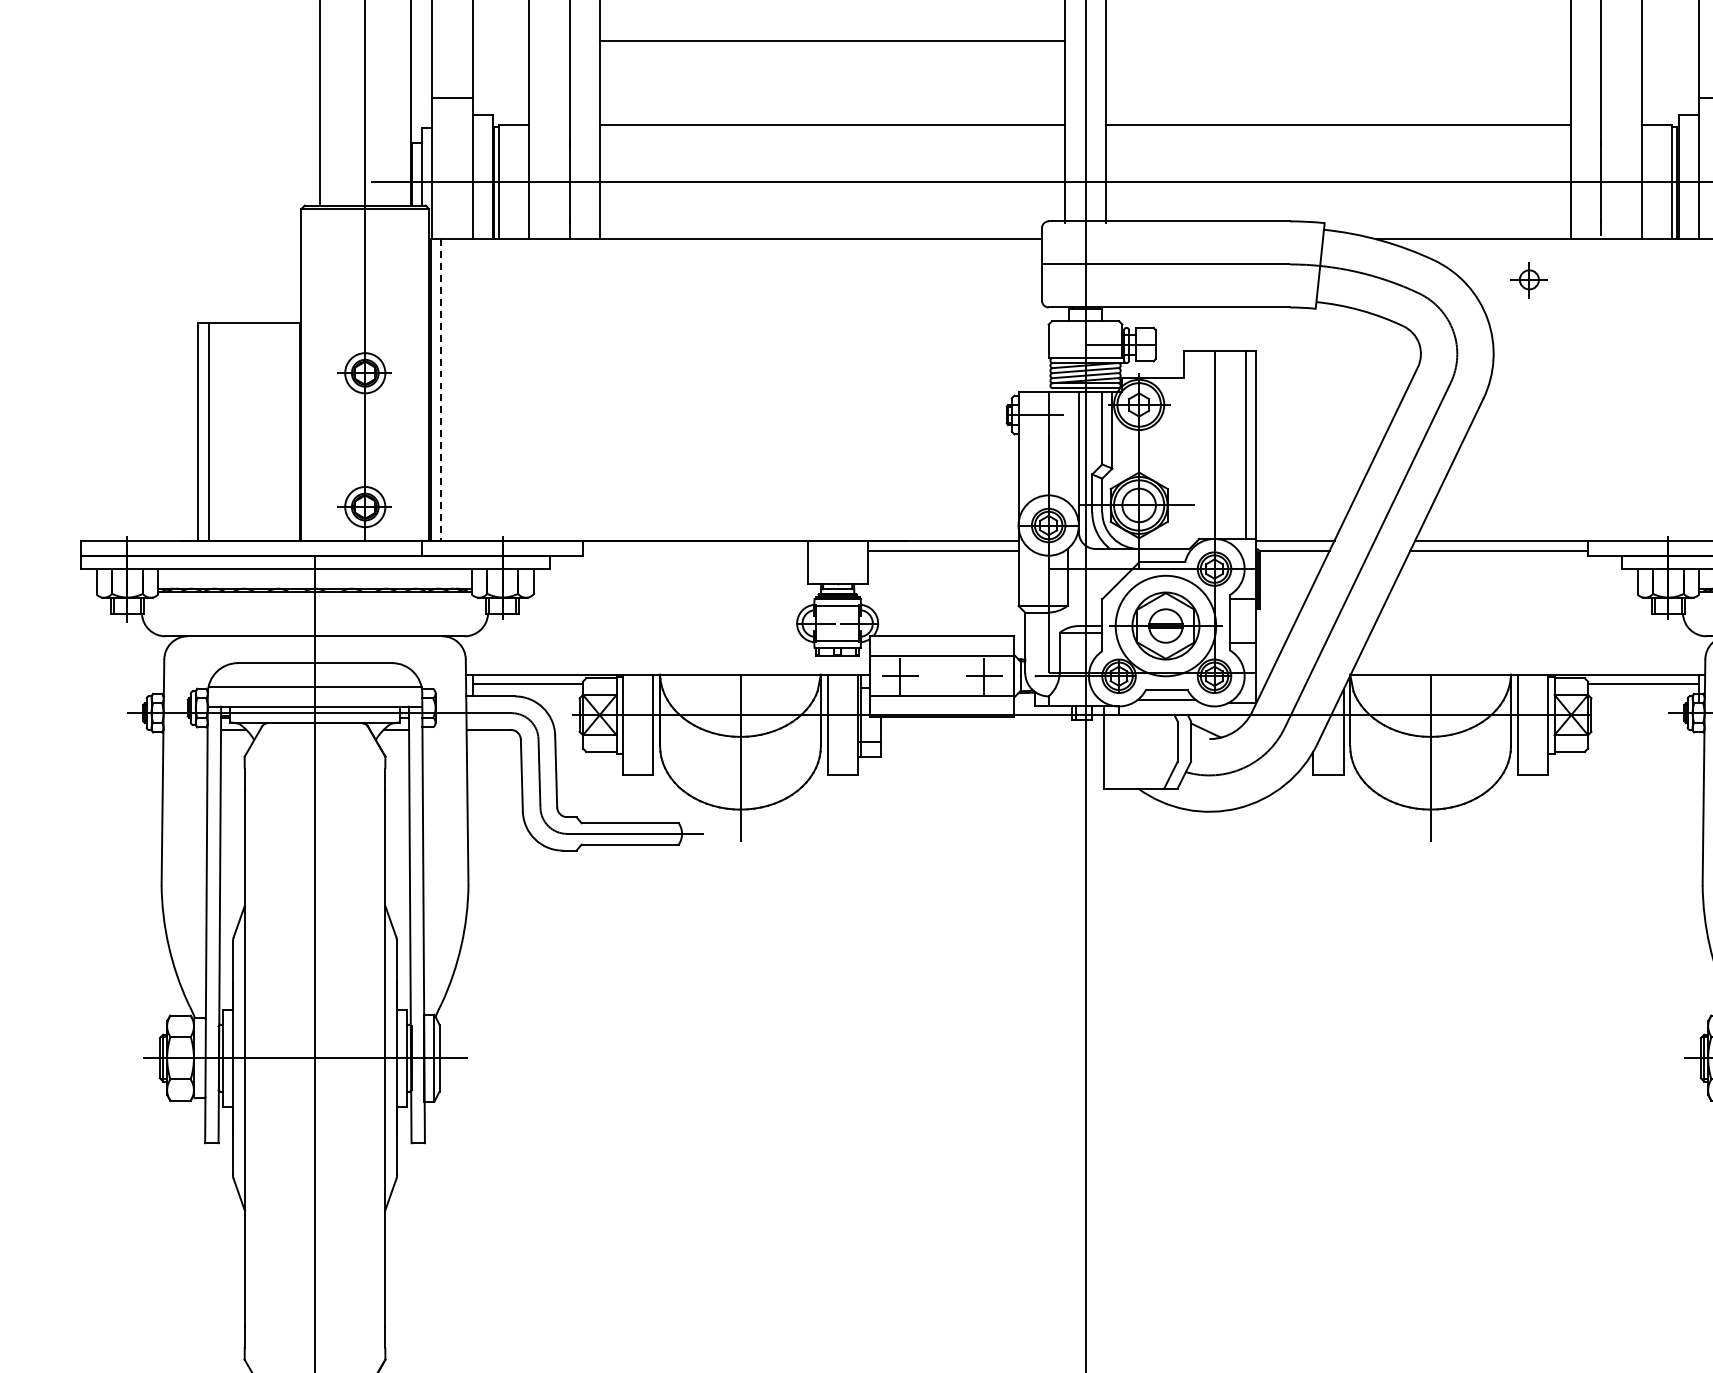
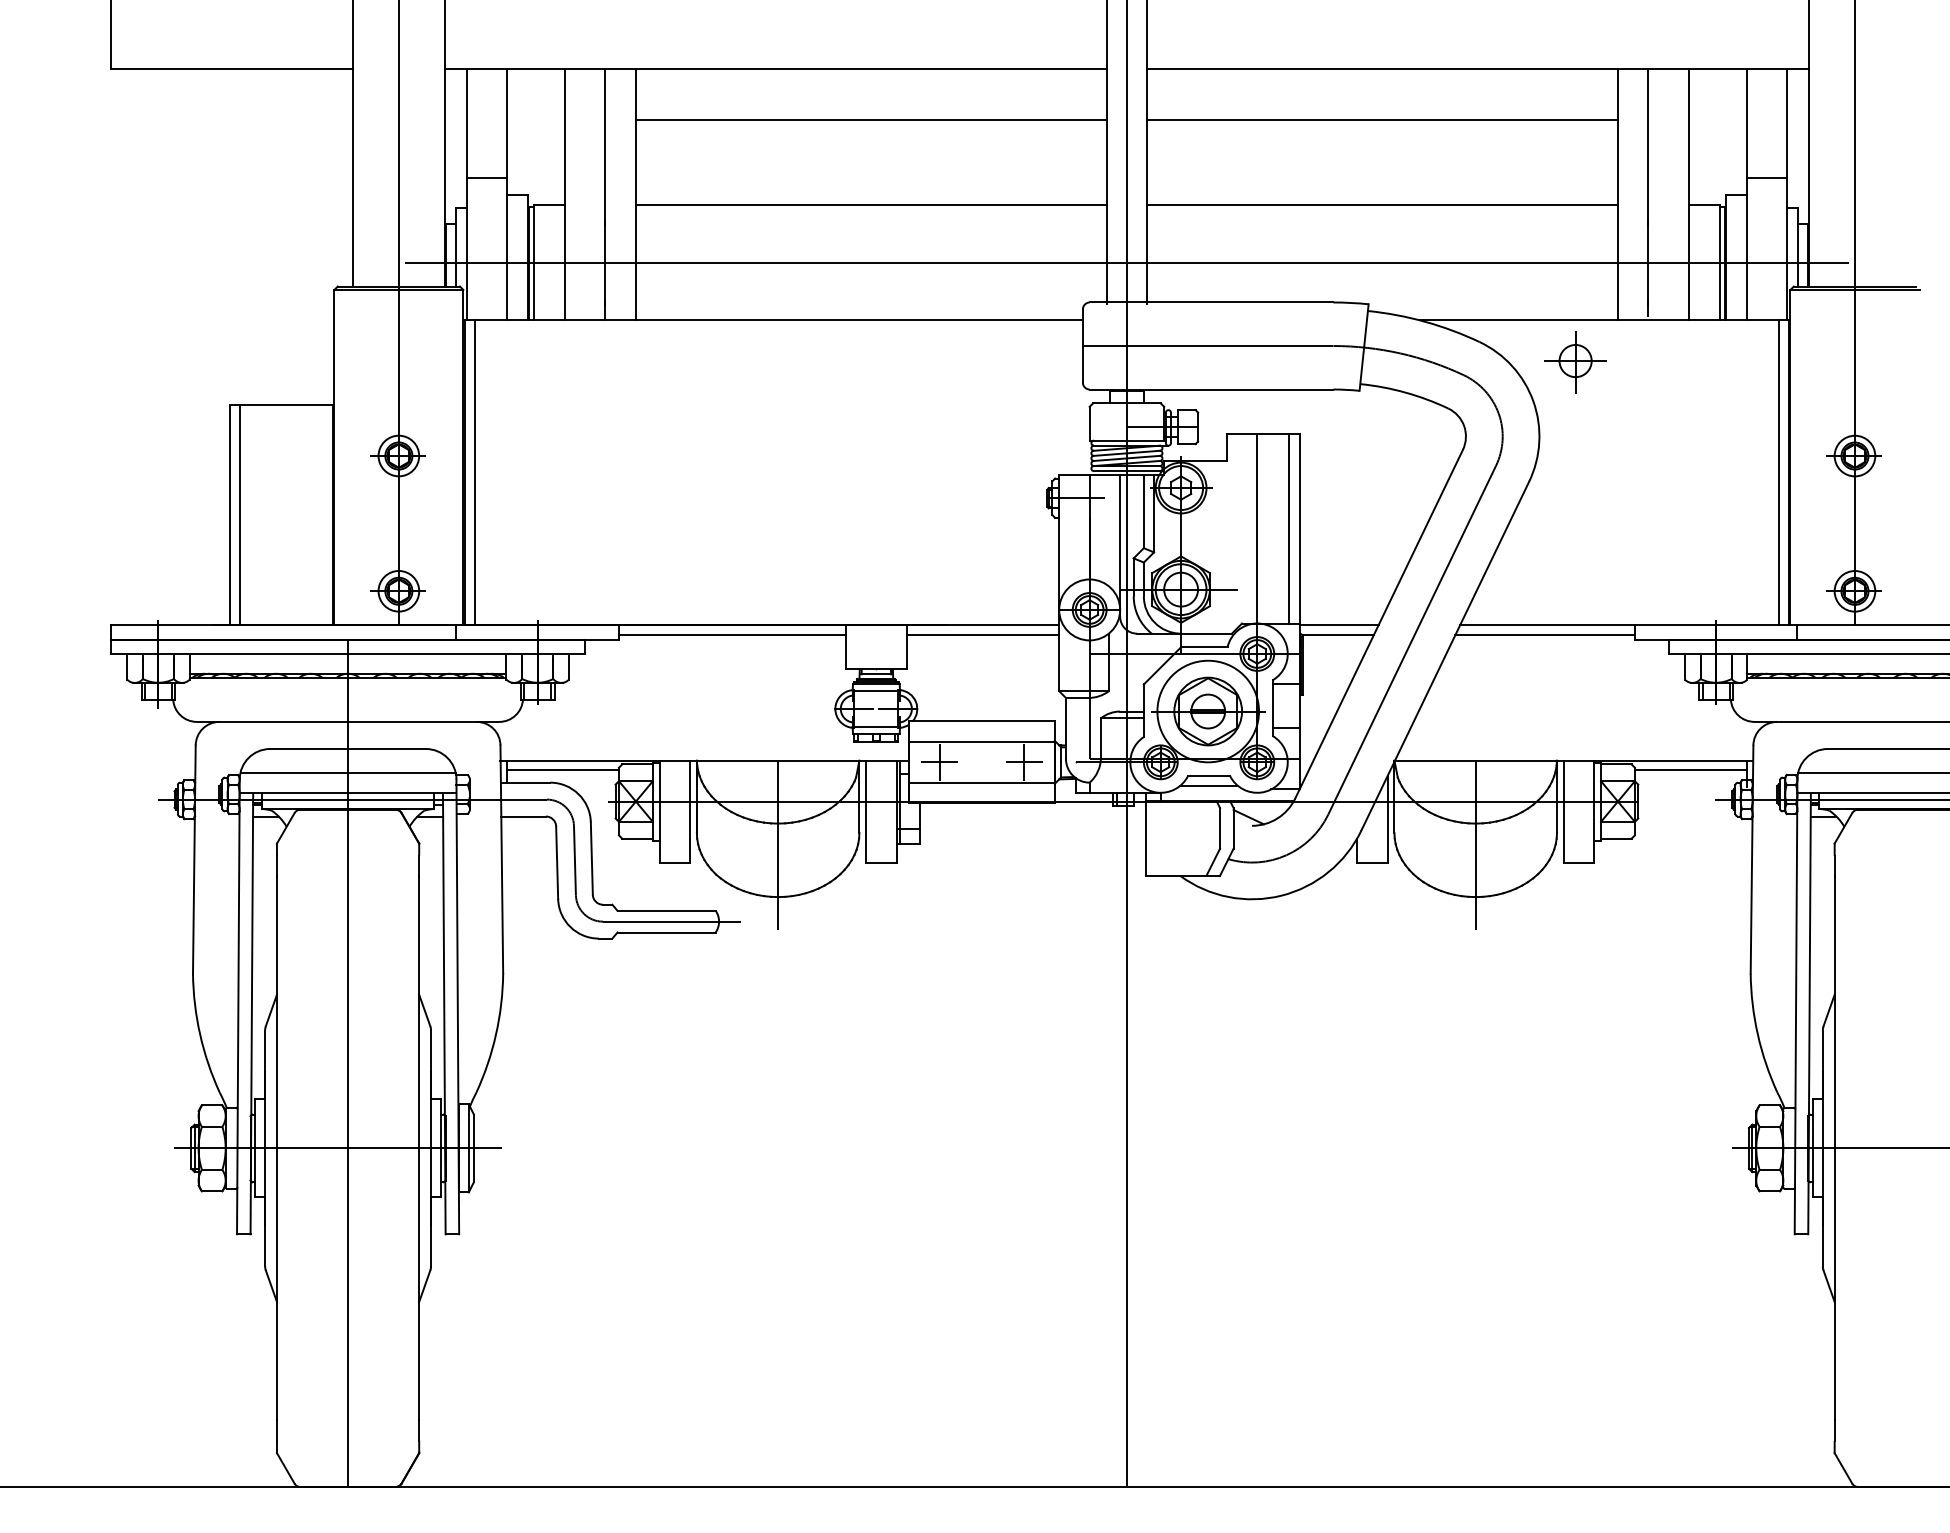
line: (1338, 41) -> (1382, 120), added
part: (1529, 280) -> (1575, 362), size x1.67
line: (441, 390) -> (475, 473), dashed -> solid
line: (694, 550) -> (731, 635), added

